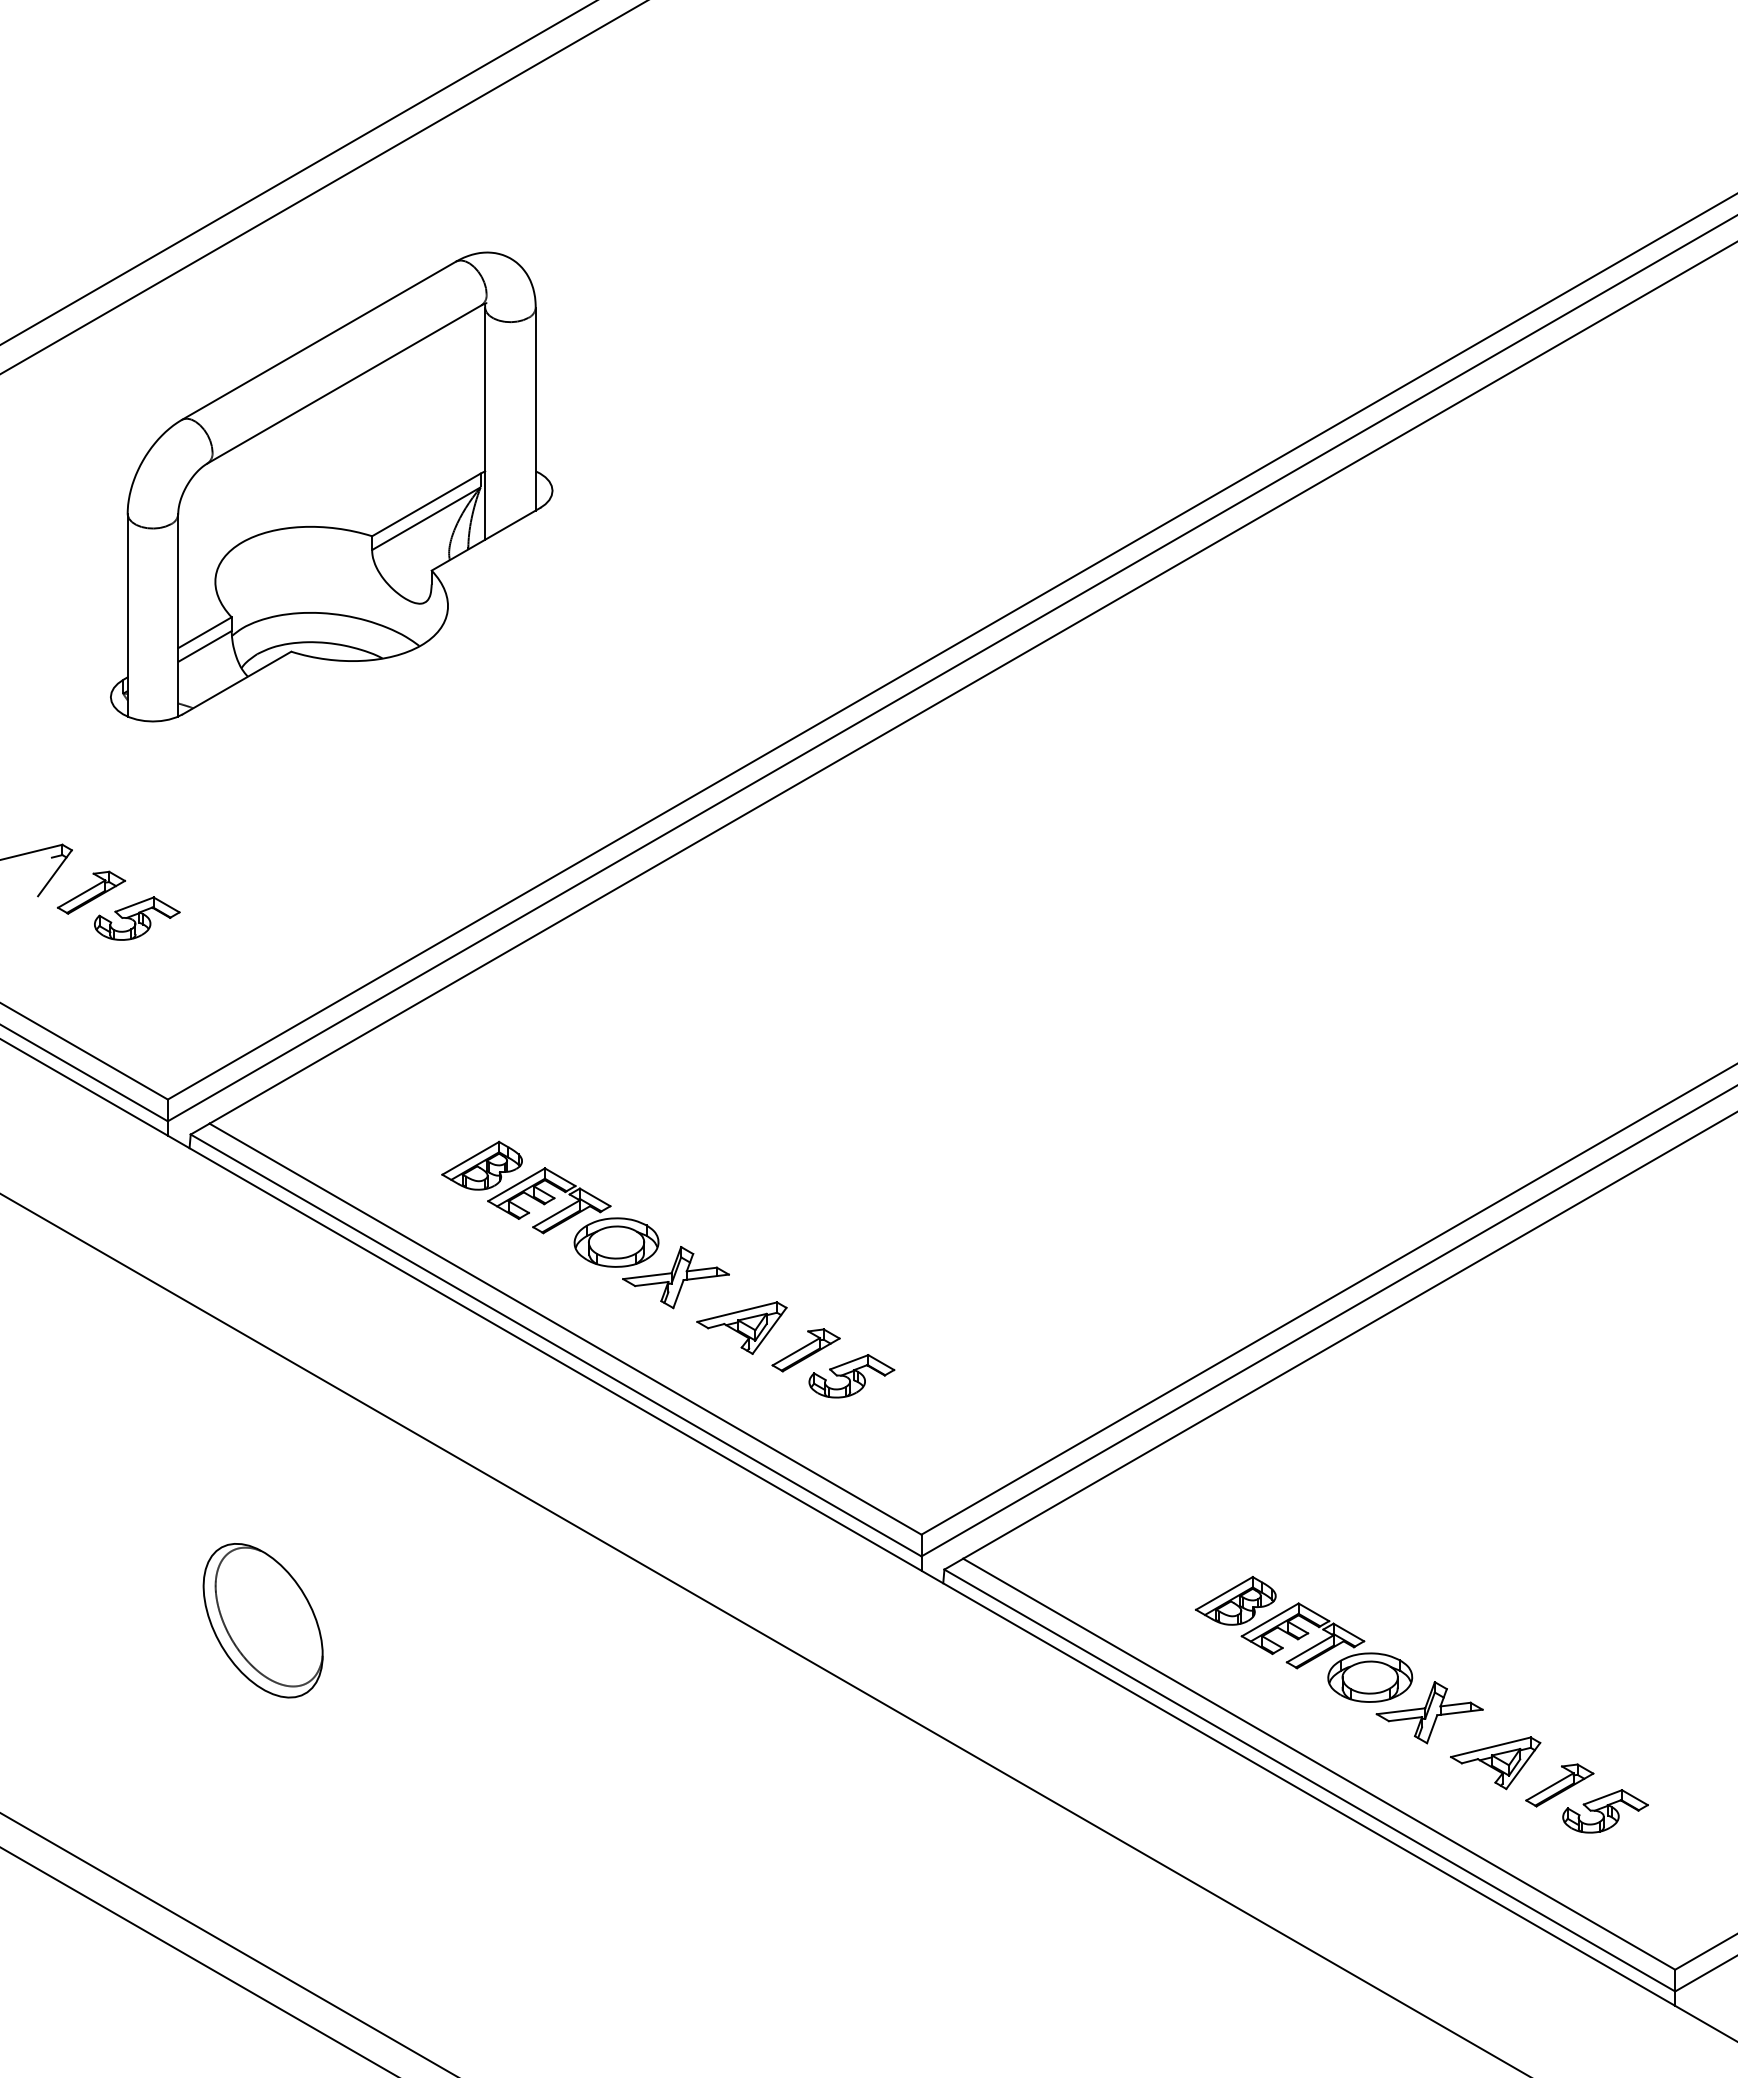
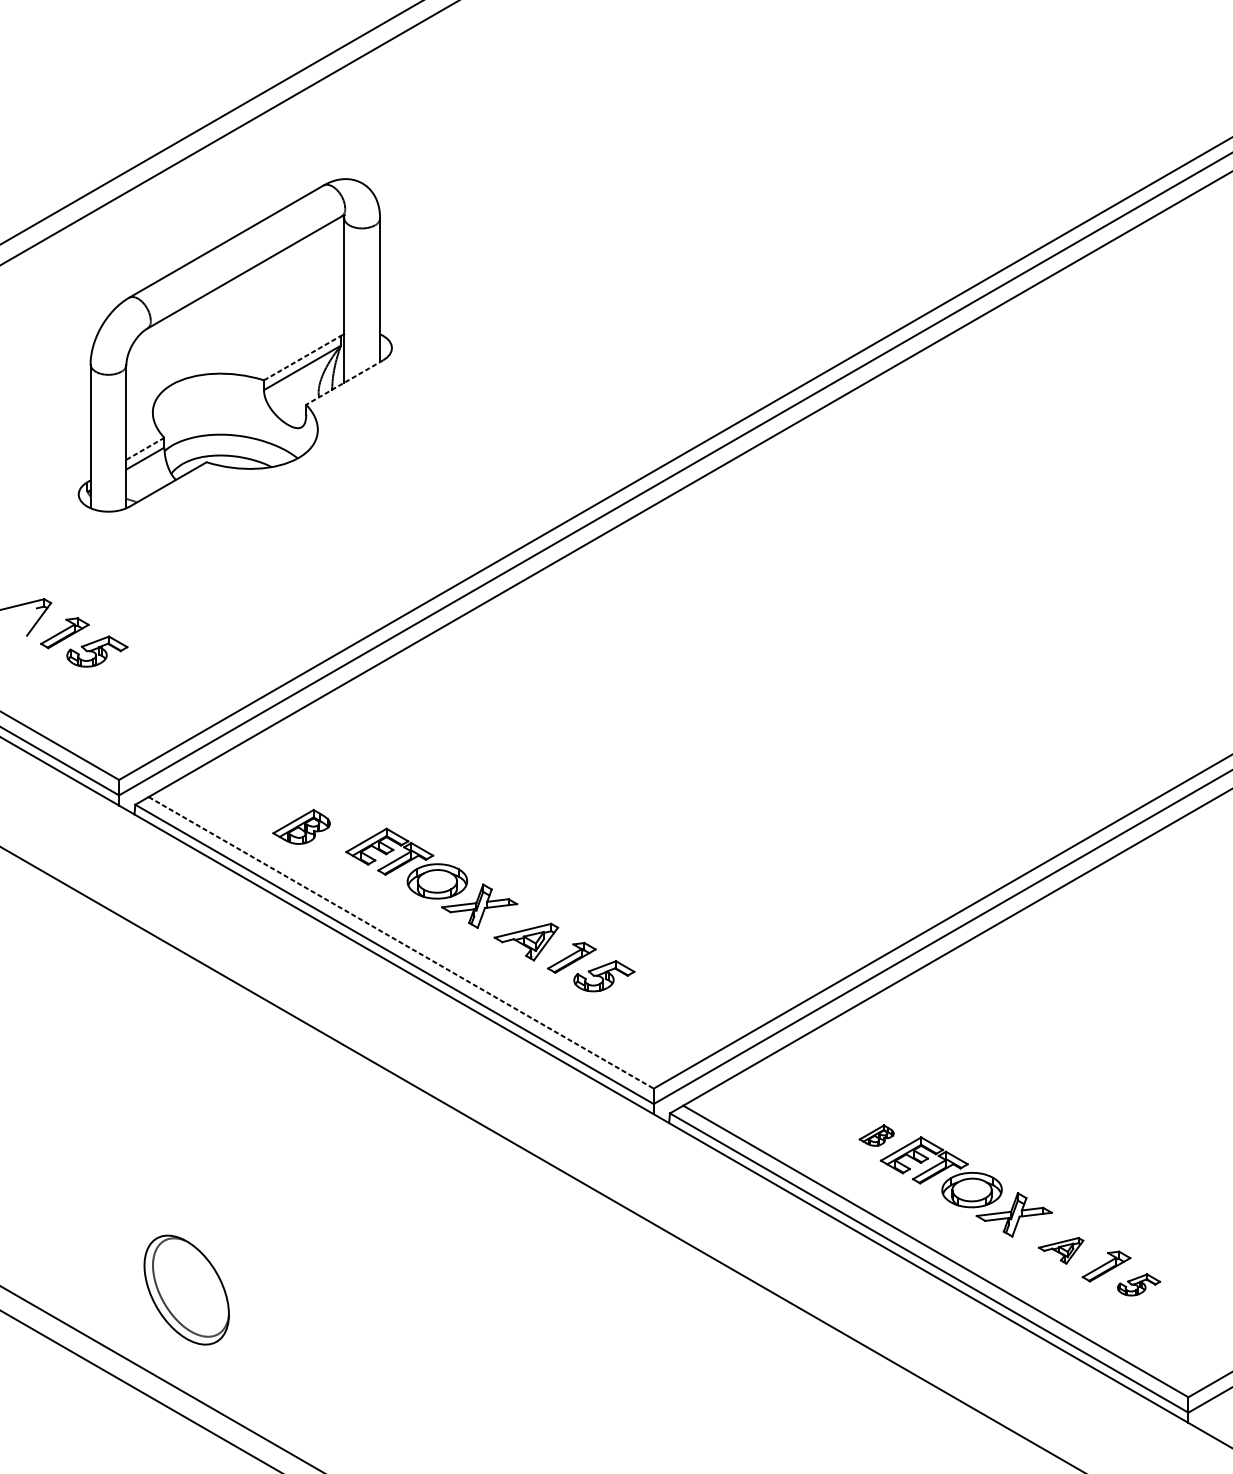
line: (426, 504) -> (302, 357), solid -> dashed
line: (485, 539) -> (344, 382), solid -> dashed
line: (204, 632) -> (145, 448), solid -> dashed
part: (481, 1165) -> (301, 826), moved
line: (565, 1329) -> (401, 943), solid -> dashed
part: (1235, 1600) -> (876, 1135), size x0.6
part: (262, 1620) -> (186, 1289), moved
part: (1495, 1763) -> (1060, 1250), size x0.7
part: (1605, 1811) -> (1138, 1285), size x0.7

